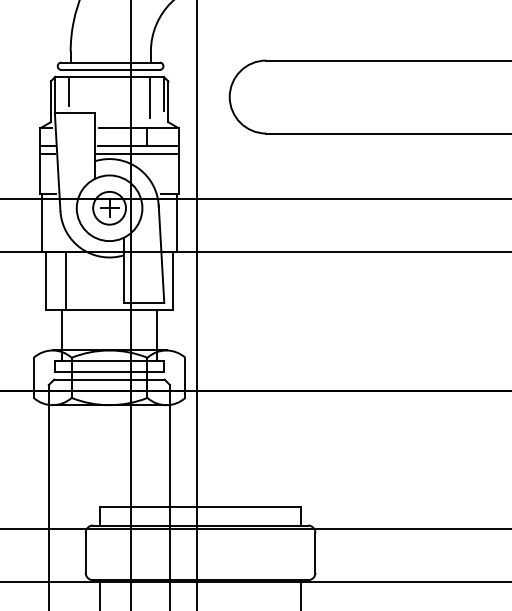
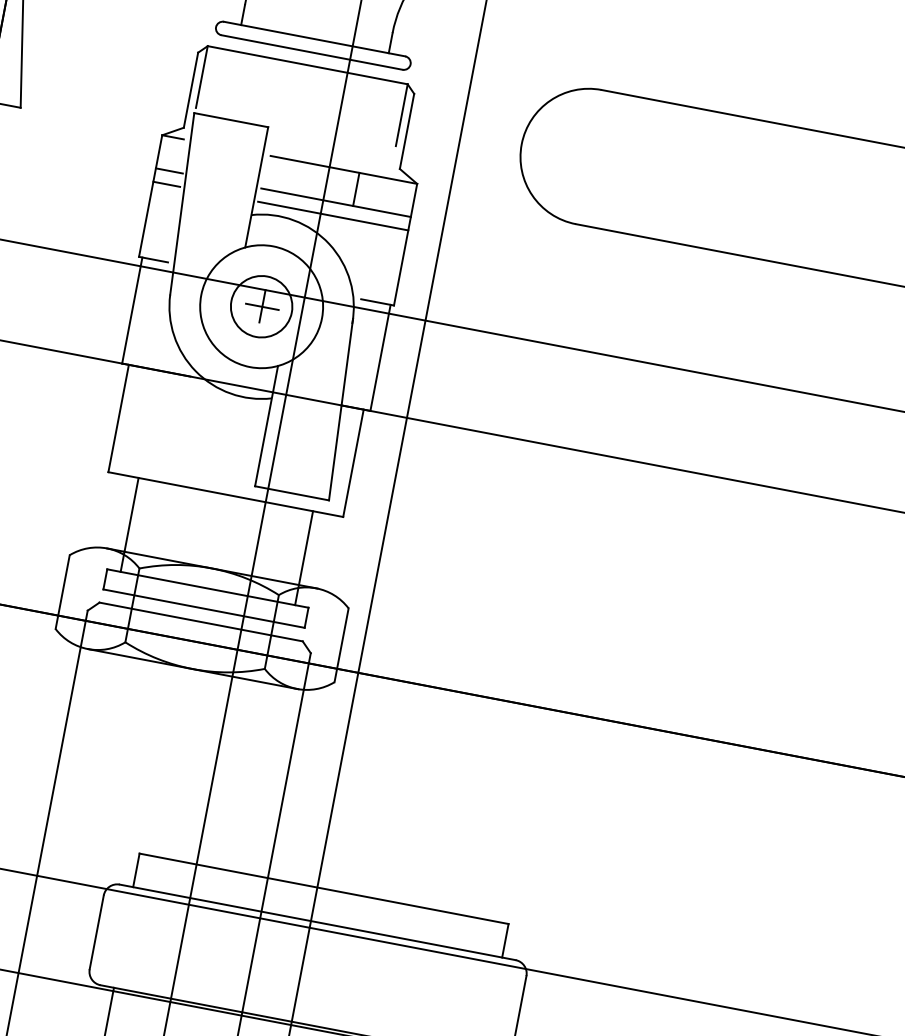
line: (69, 91) -> (228, 77), removed
line: (149, 97) -> (373, 116), removed
line: (65, 281) -> (154, 425), removed

